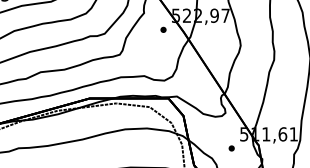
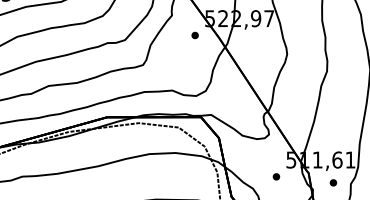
part: (279, 153) -> (333, 182), added

